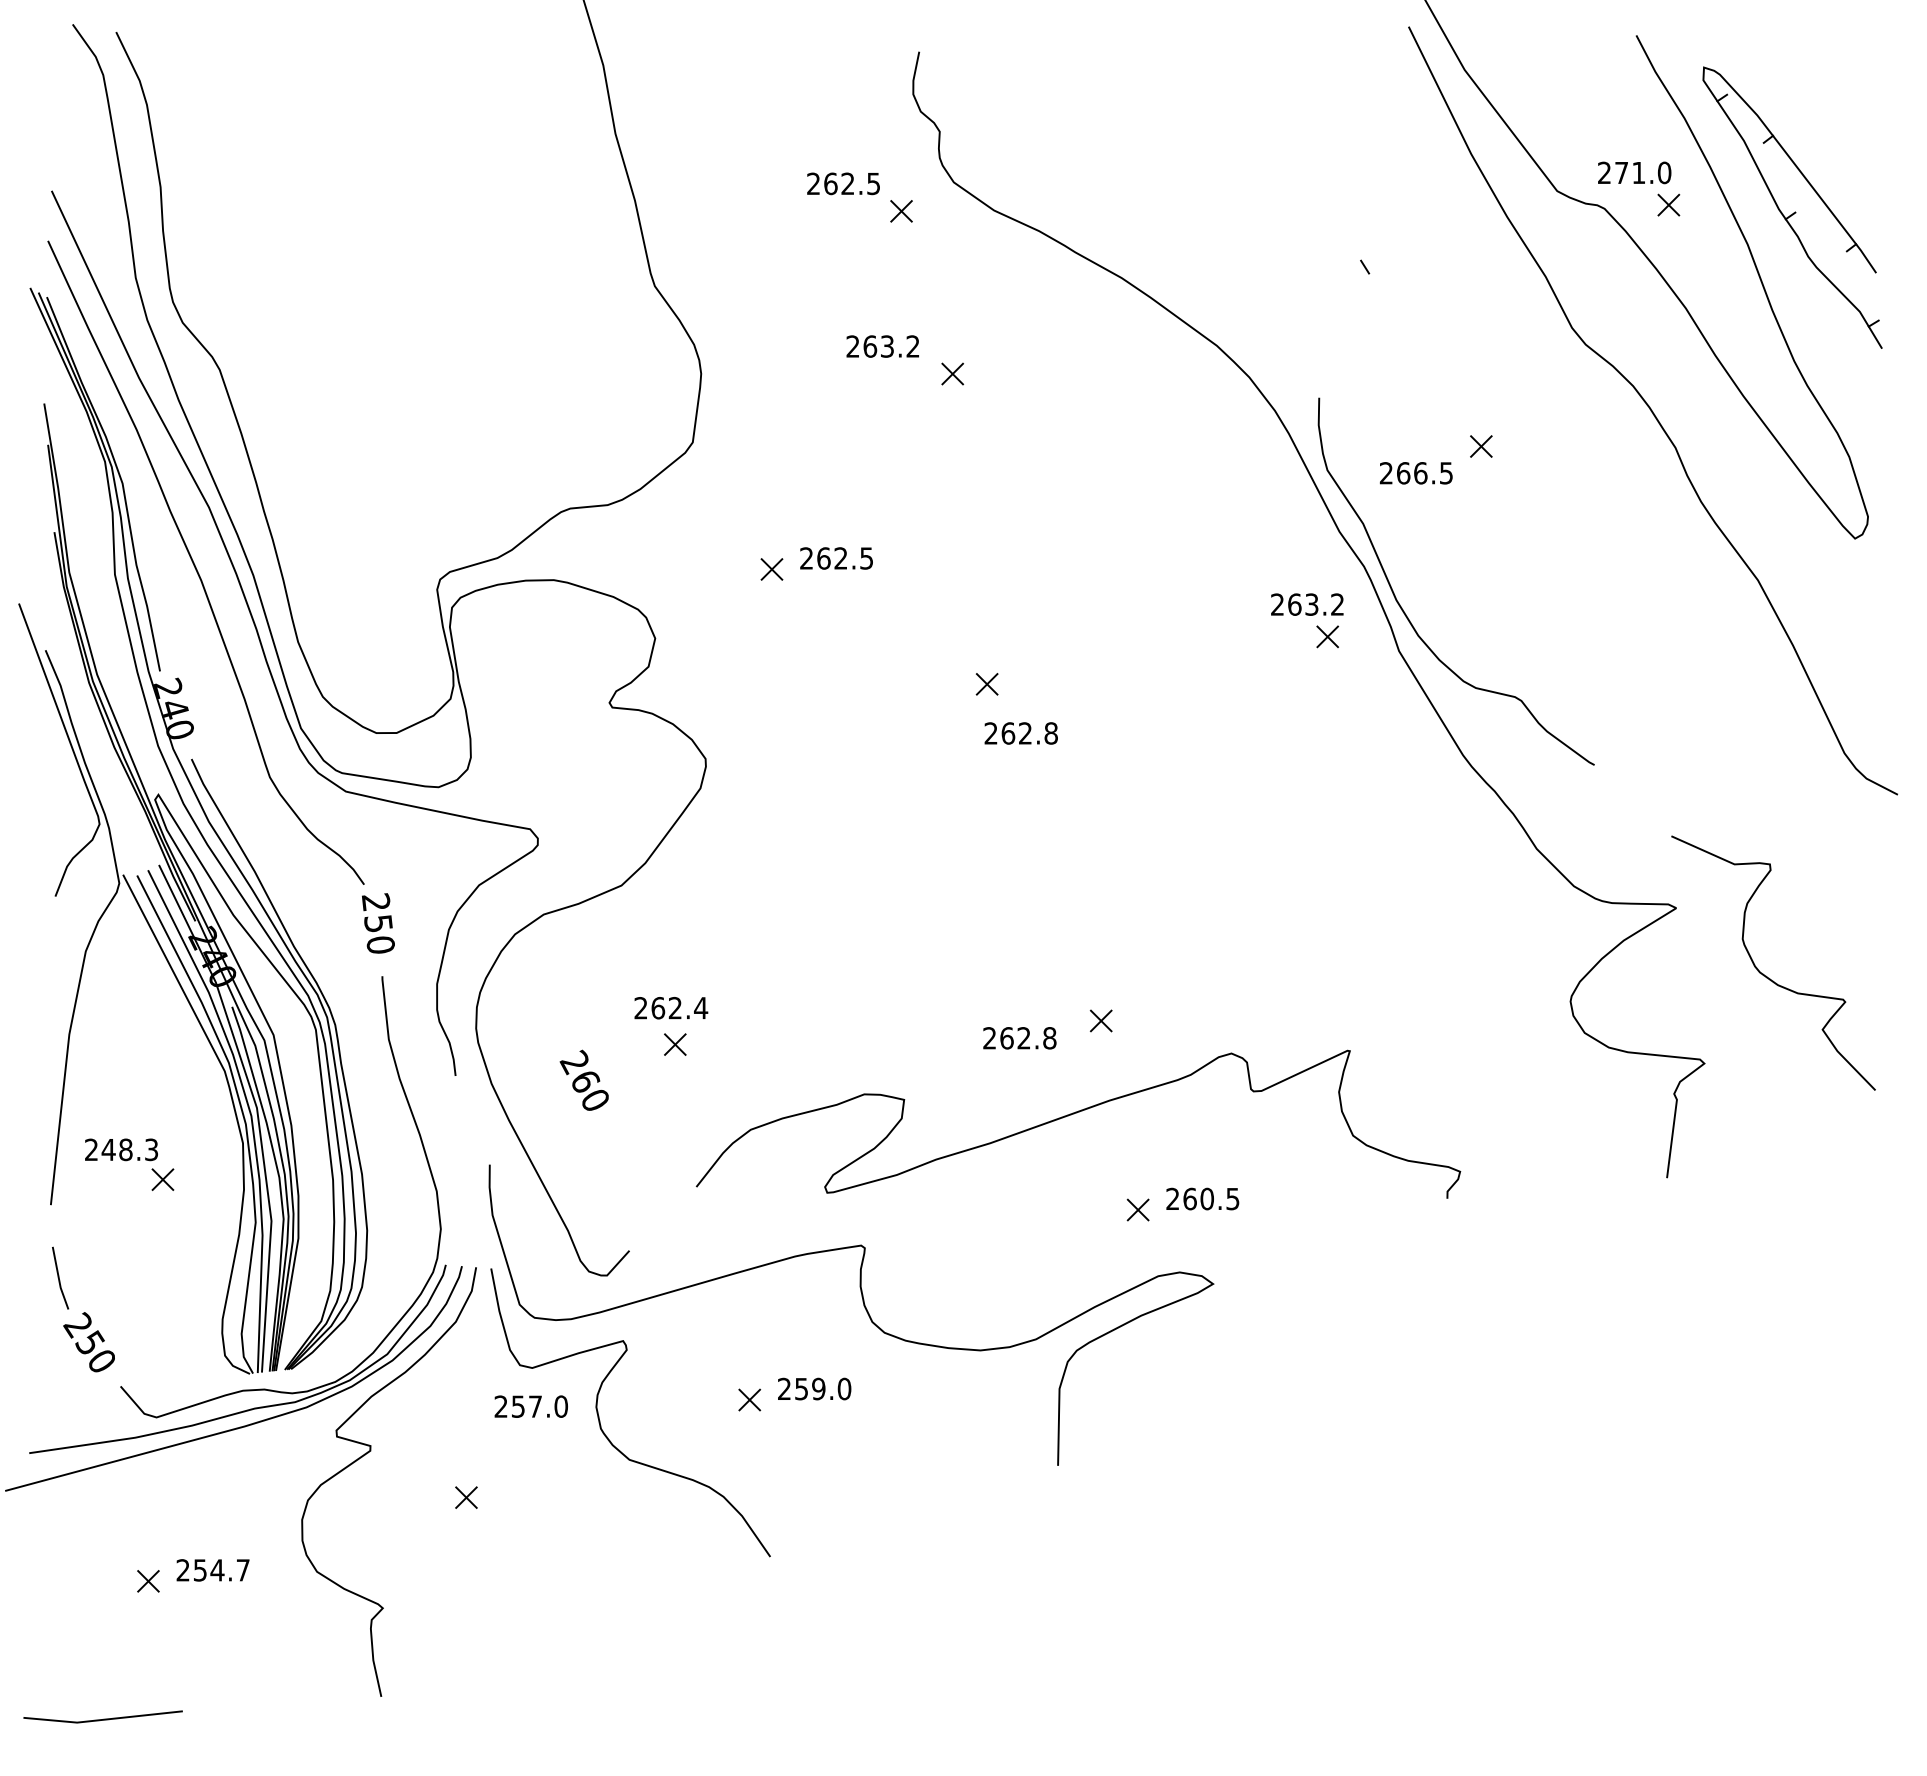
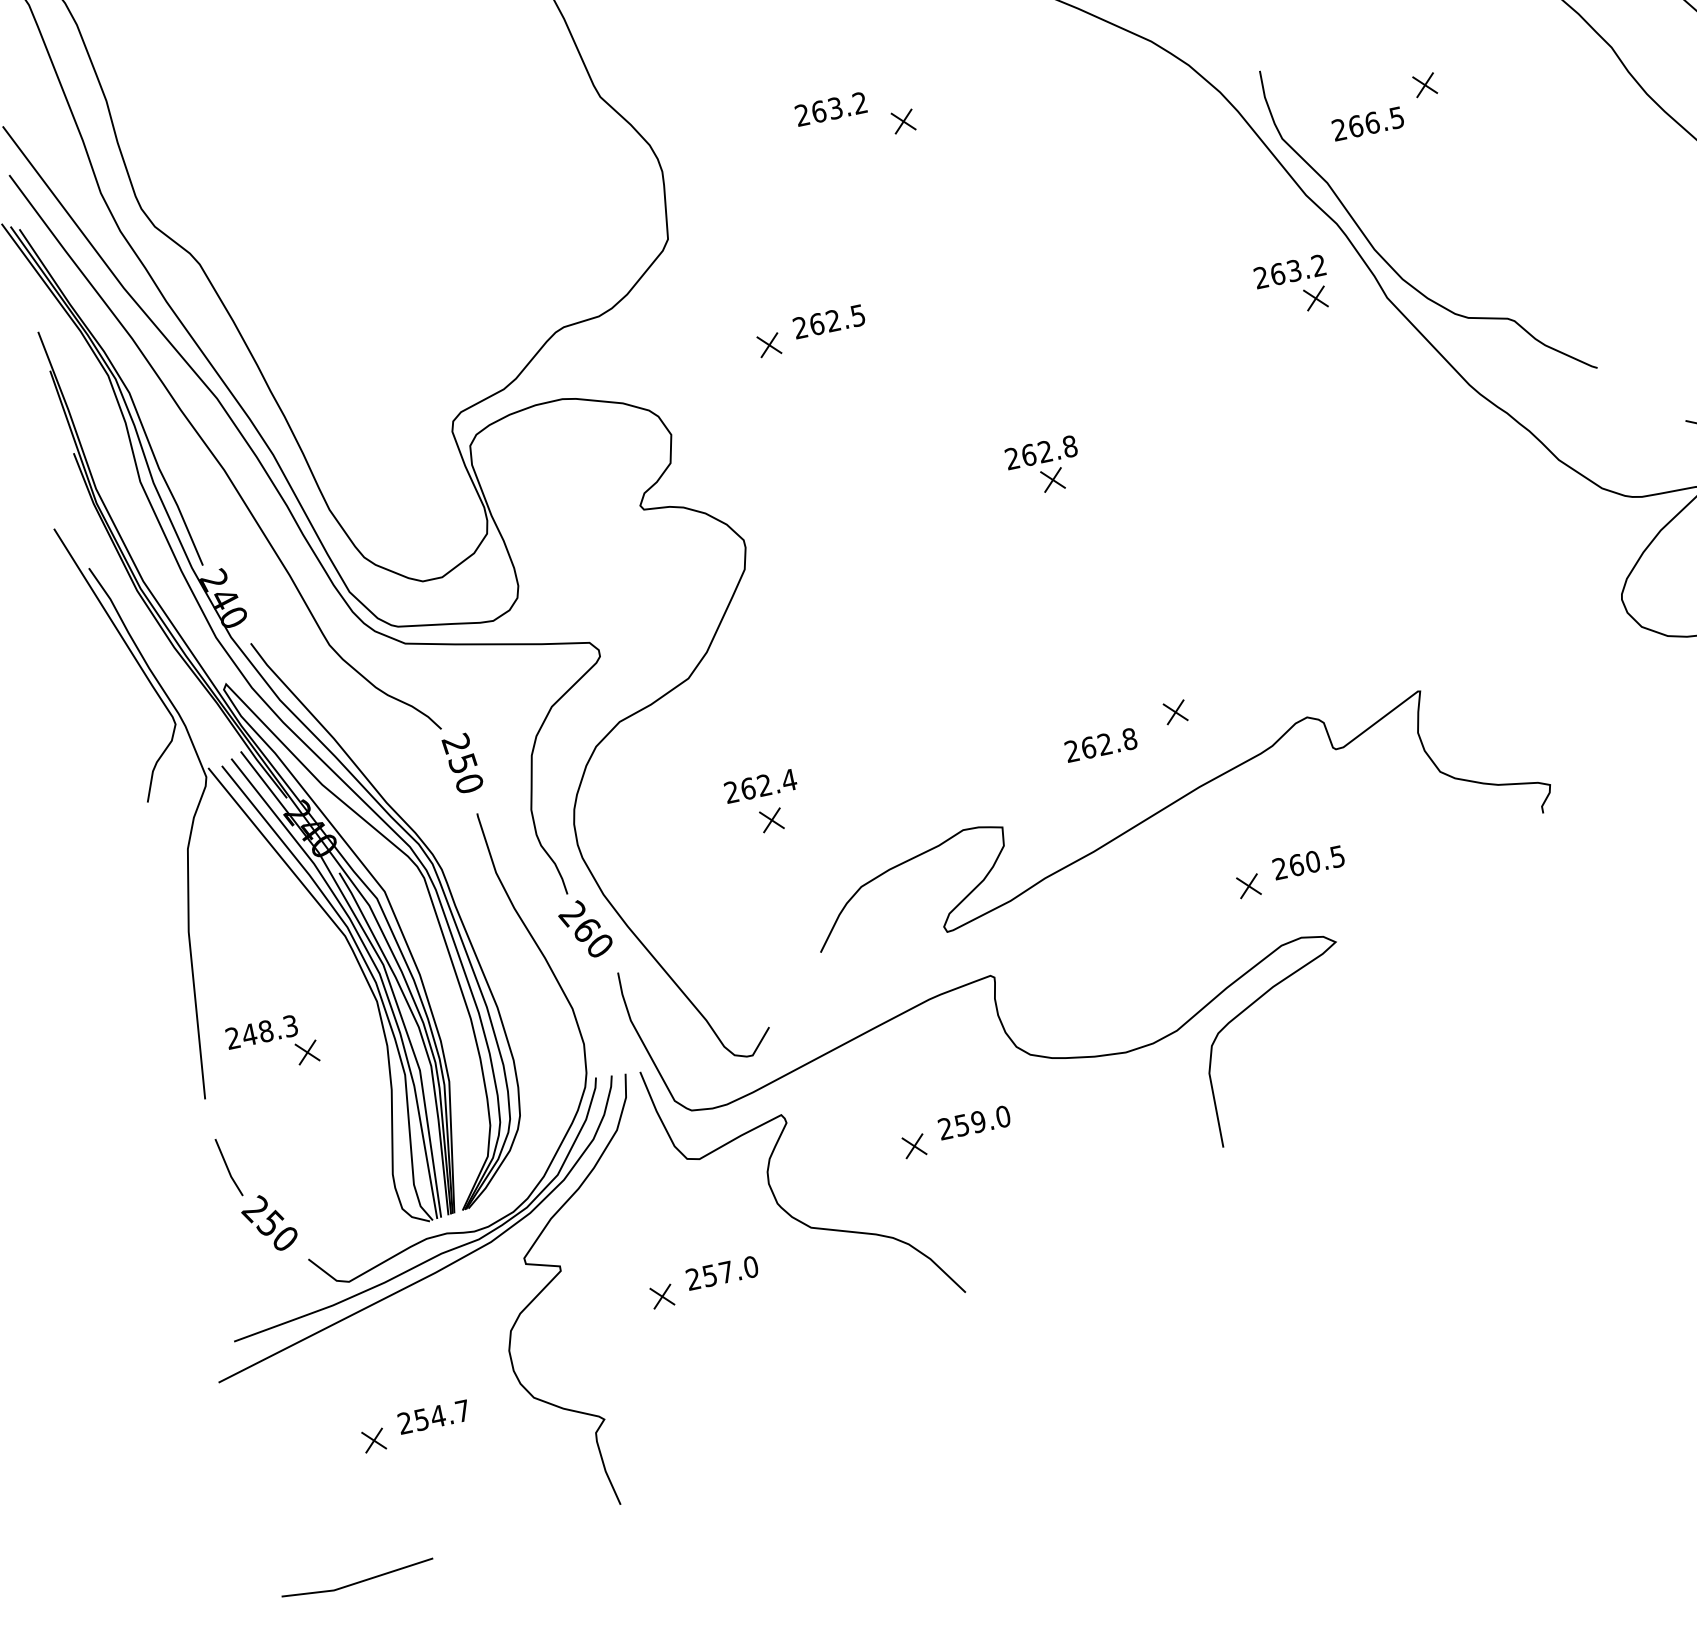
part: (986, 684) -> (1052, 480), moved
text: (583, 1079) -> (584, 928), moved
text: (530, 1406) -> (721, 1273), moved

